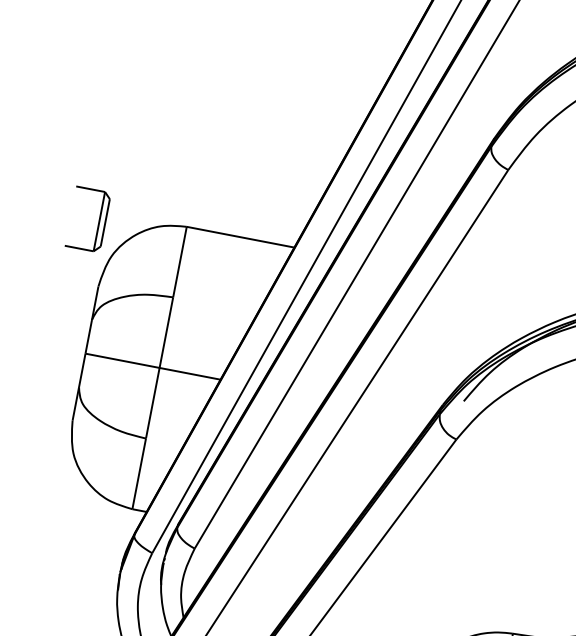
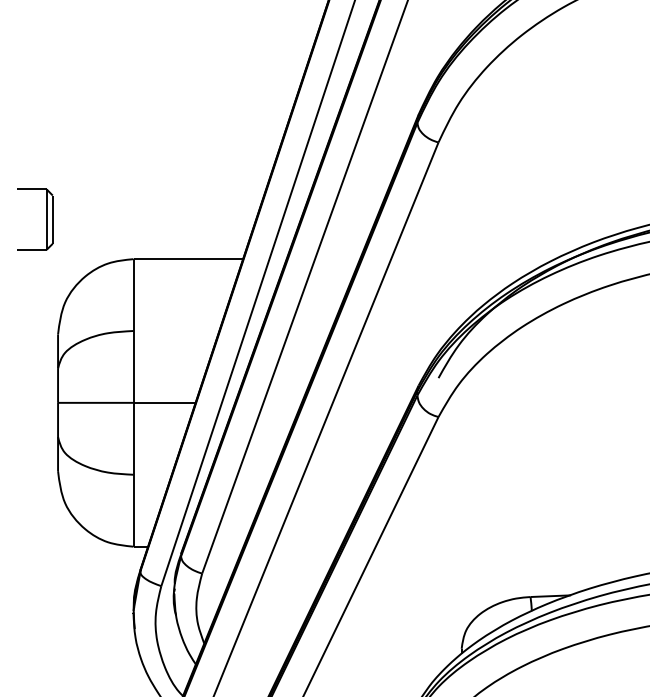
part: (99, 221) -> (46, 219), moved

